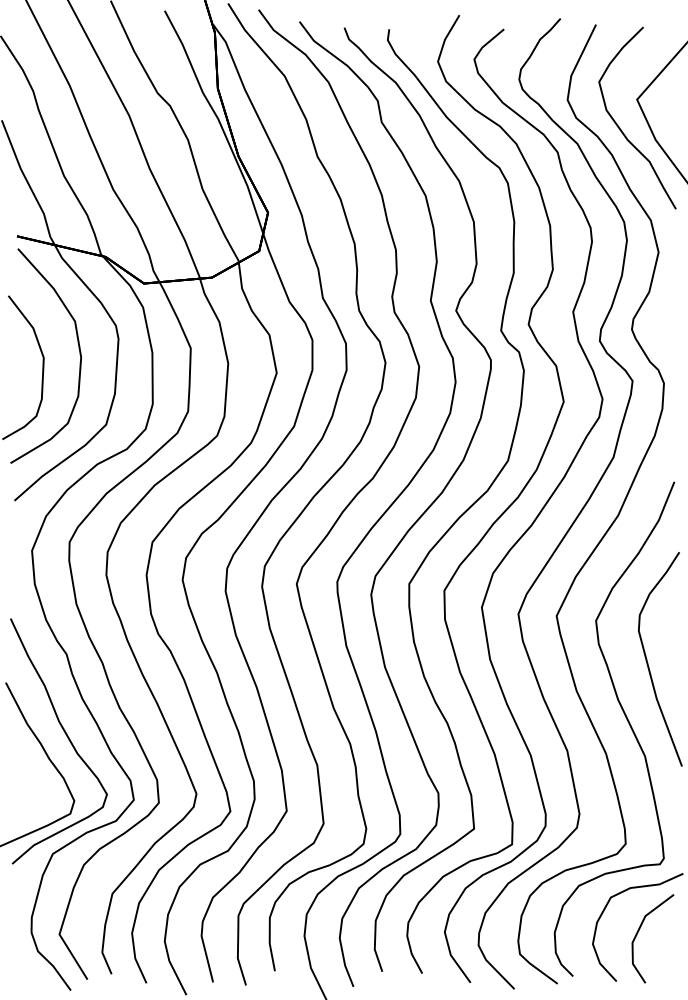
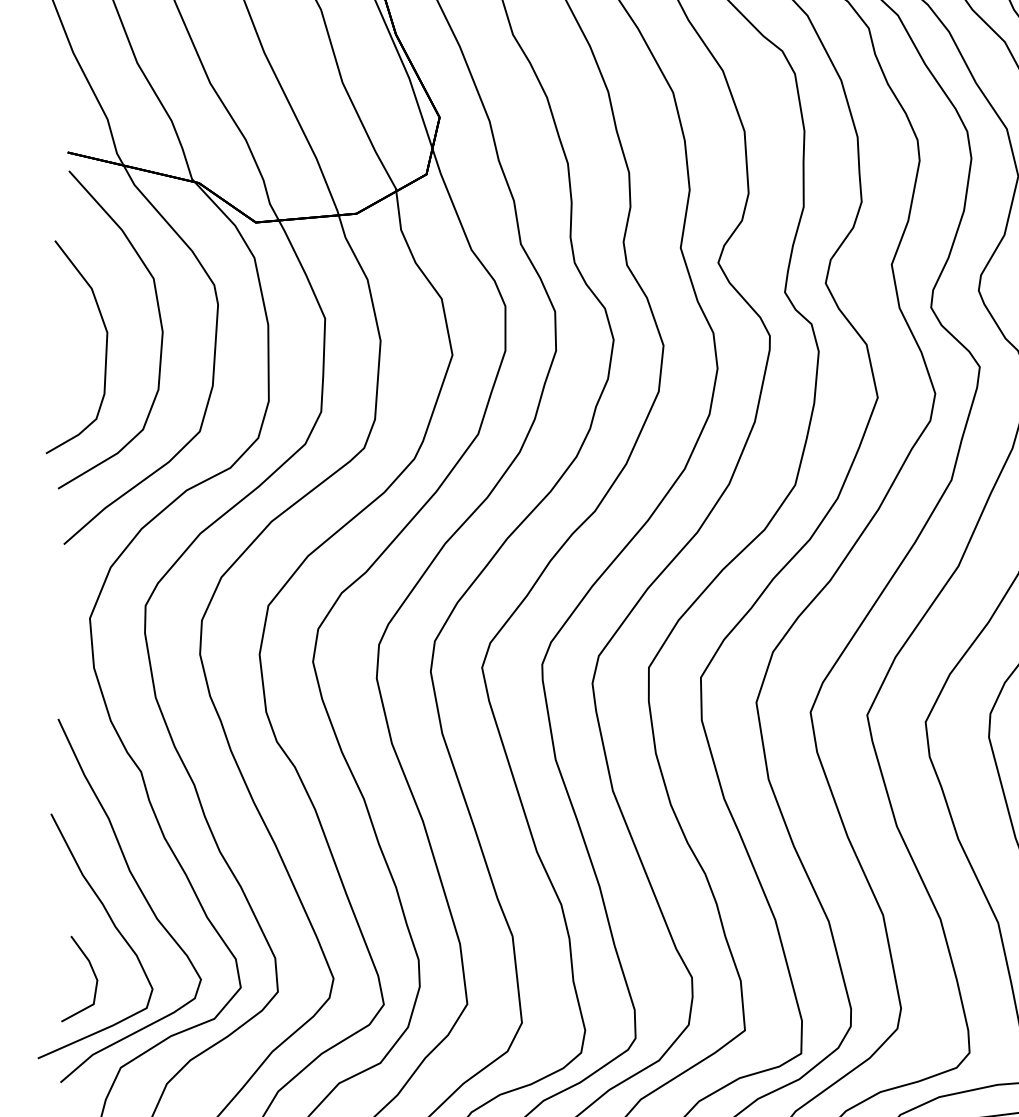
line: (33, 789) -> (92, 972), added

